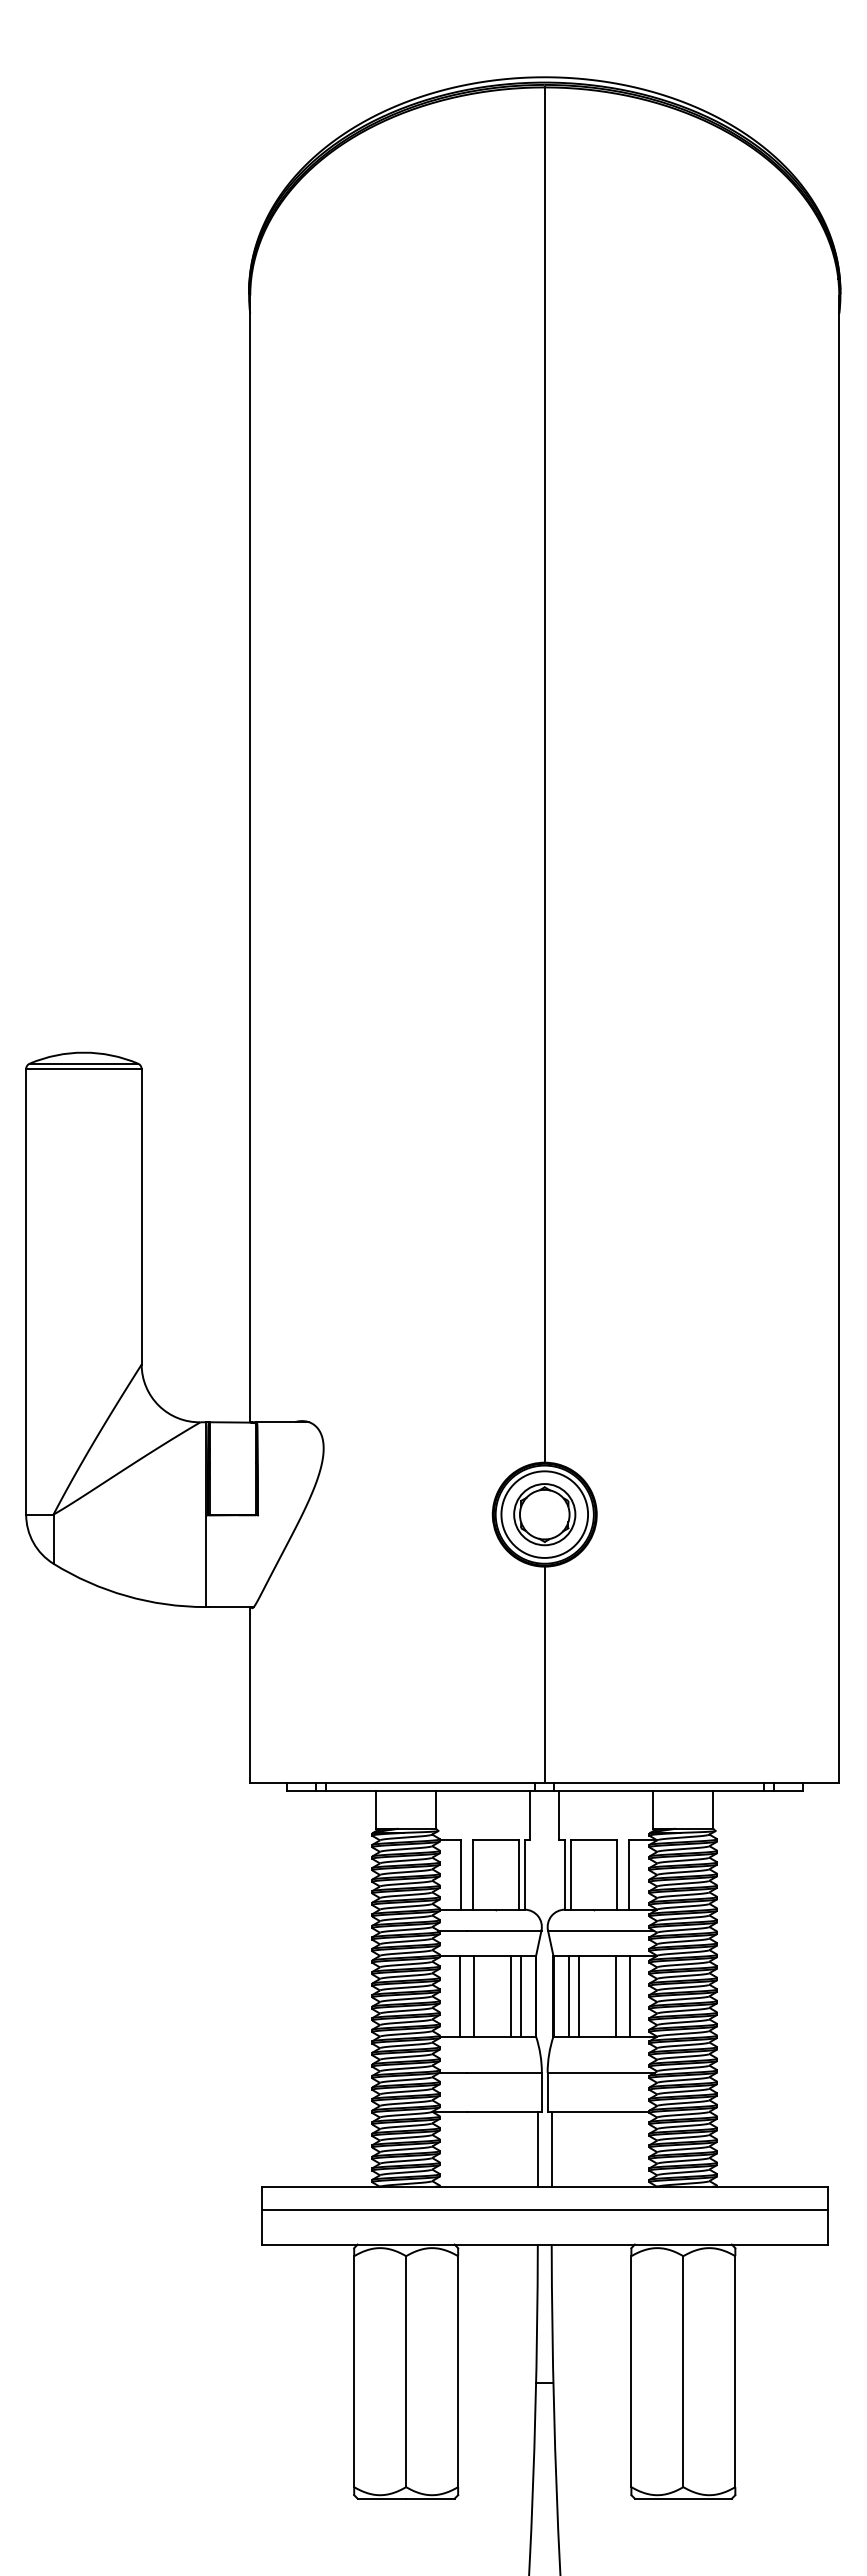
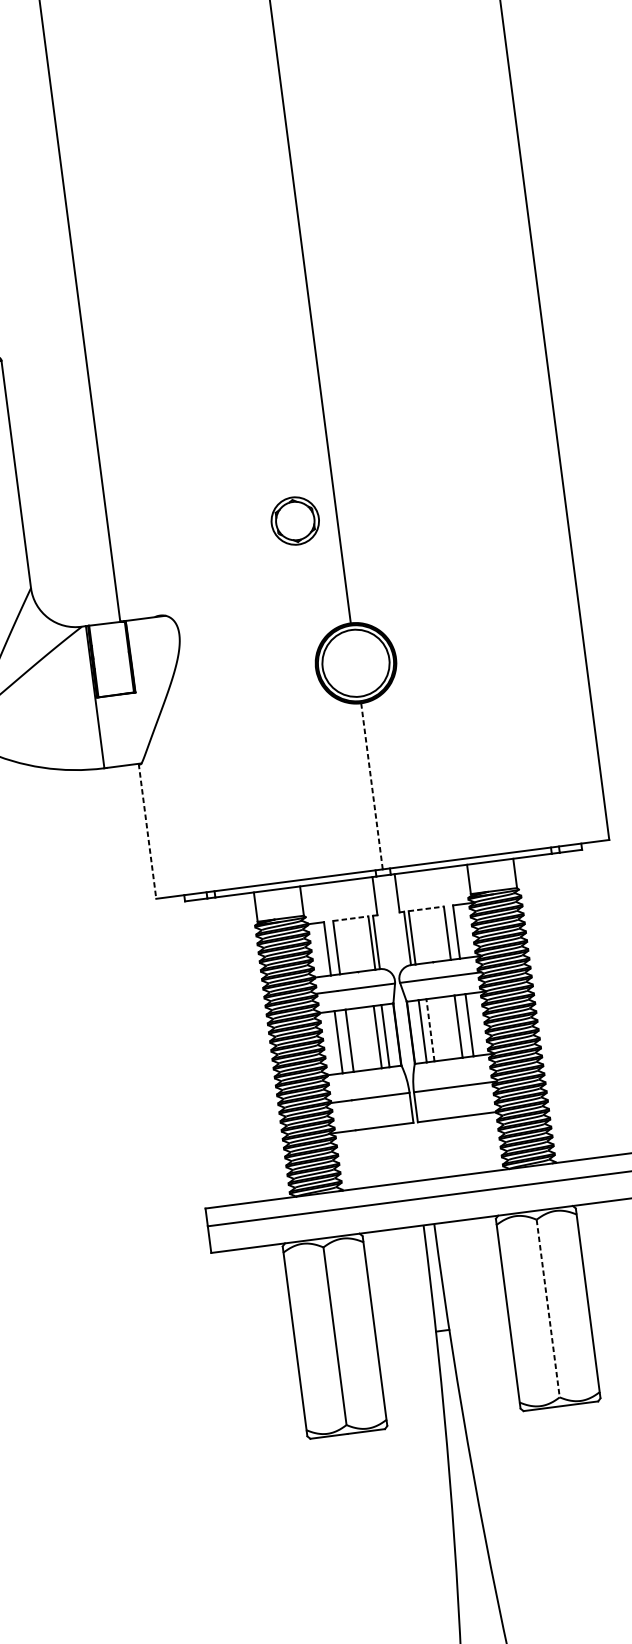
part: (544, 1514) -> (295, 520), moved
line: (544, 1674) -> (371, 786), solid -> dashed
line: (250, 1694) -> (147, 831), solid -> dashed
line: (495, 1840) -> (350, 918), solid -> dashed
line: (593, 1840) -> (426, 909), solid -> dashed
line: (579, 1995) -> (430, 1029), solid -> dashed
line: (537, 2148) -> (413, 1151), removed
line: (551, 2148) -> (424, 1150), removed
line: (683, 2371) -> (548, 1308), solid -> dashed

